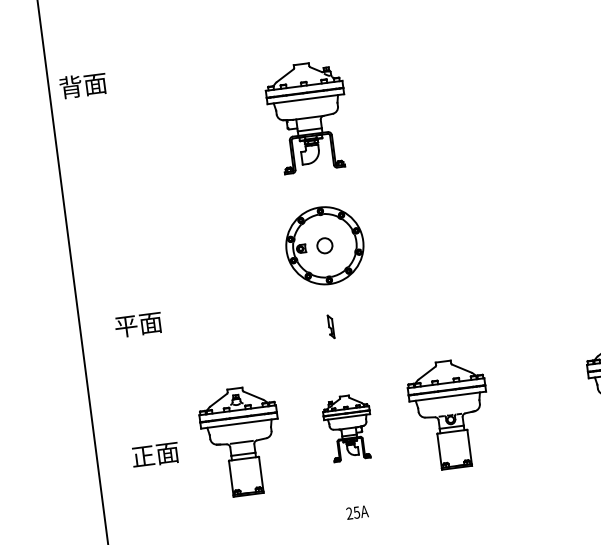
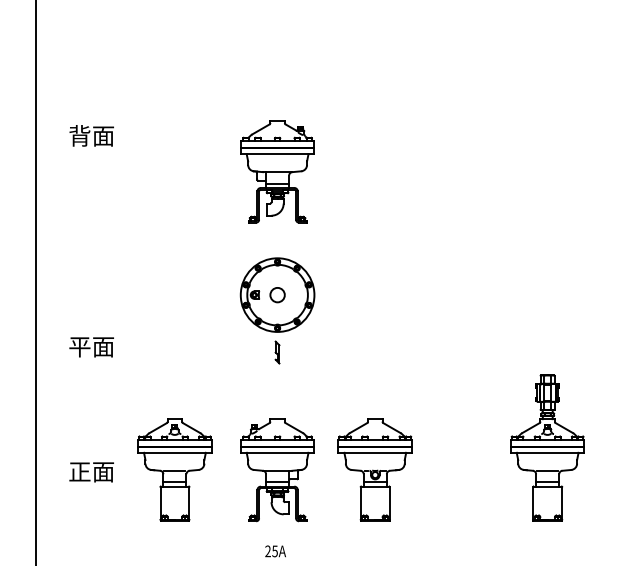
text: (82, 85) -> (91, 135), moved
part: (331, 326) -> (277, 352), moved
part: (348, 428) -> (277, 470), size x1.67

